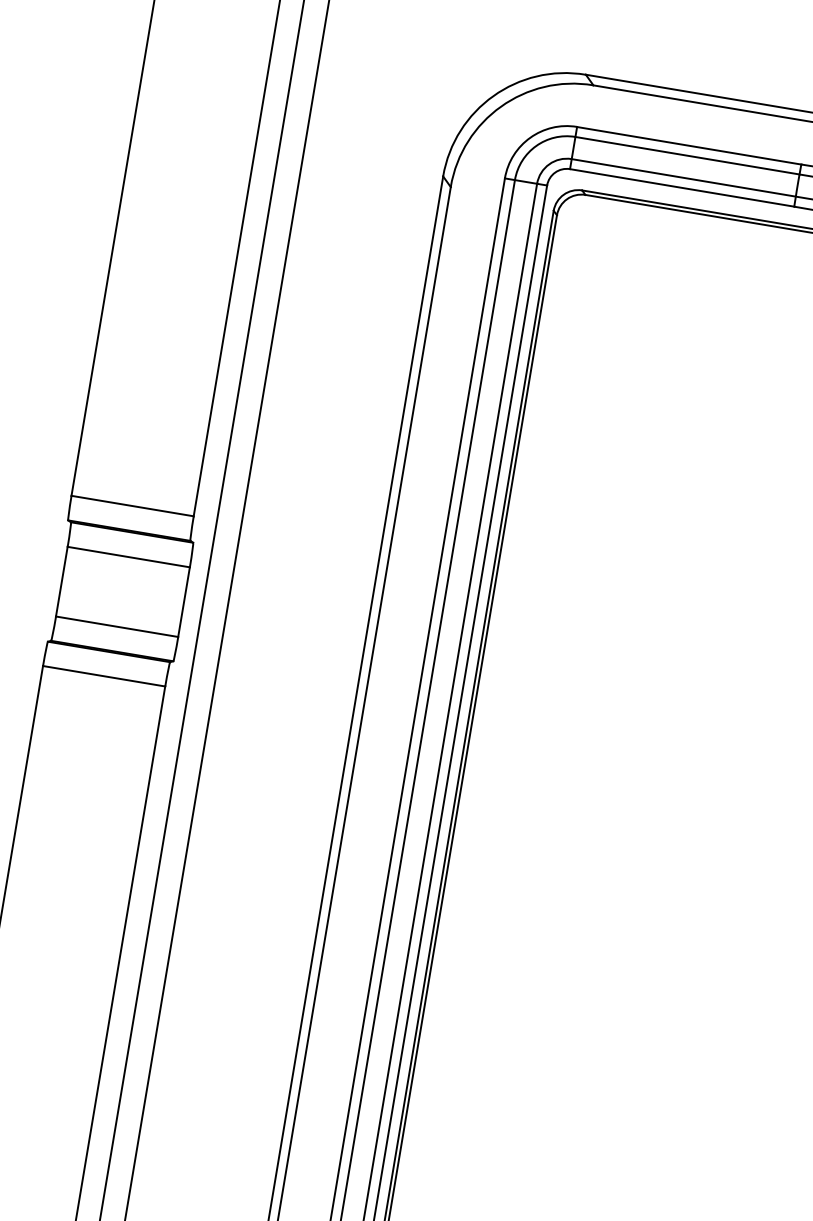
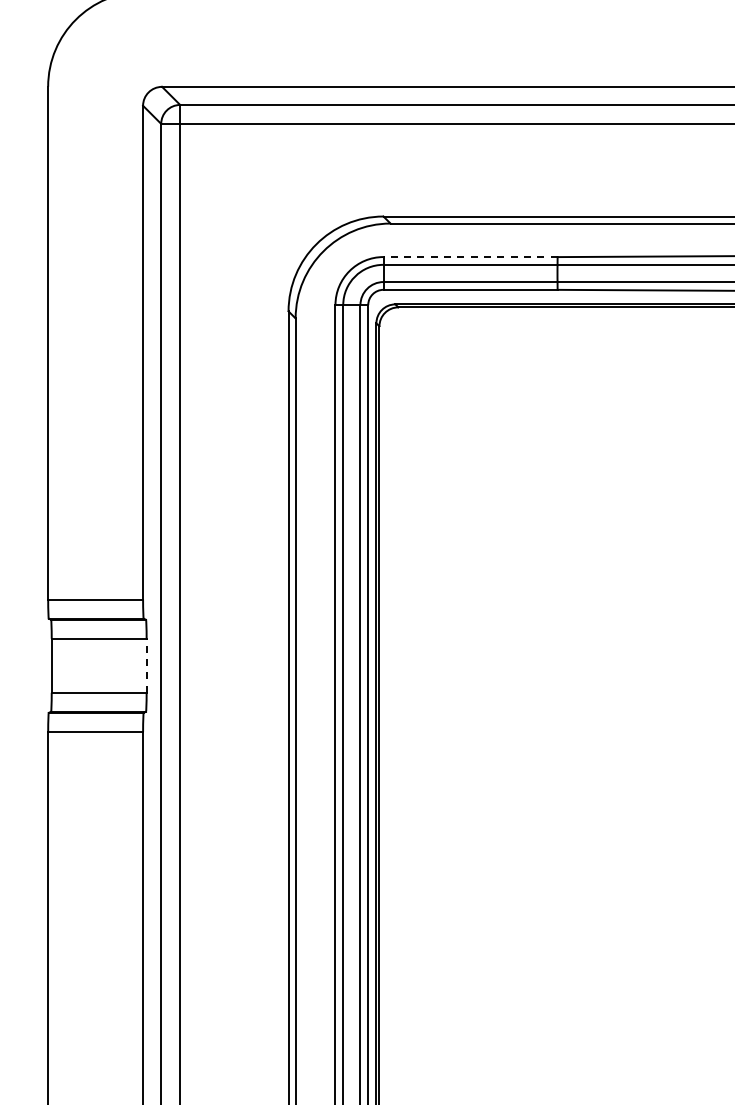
line: (689, 146) -> (470, 257), solid -> dashed
line: (183, 601) -> (146, 665), solid -> dashed

